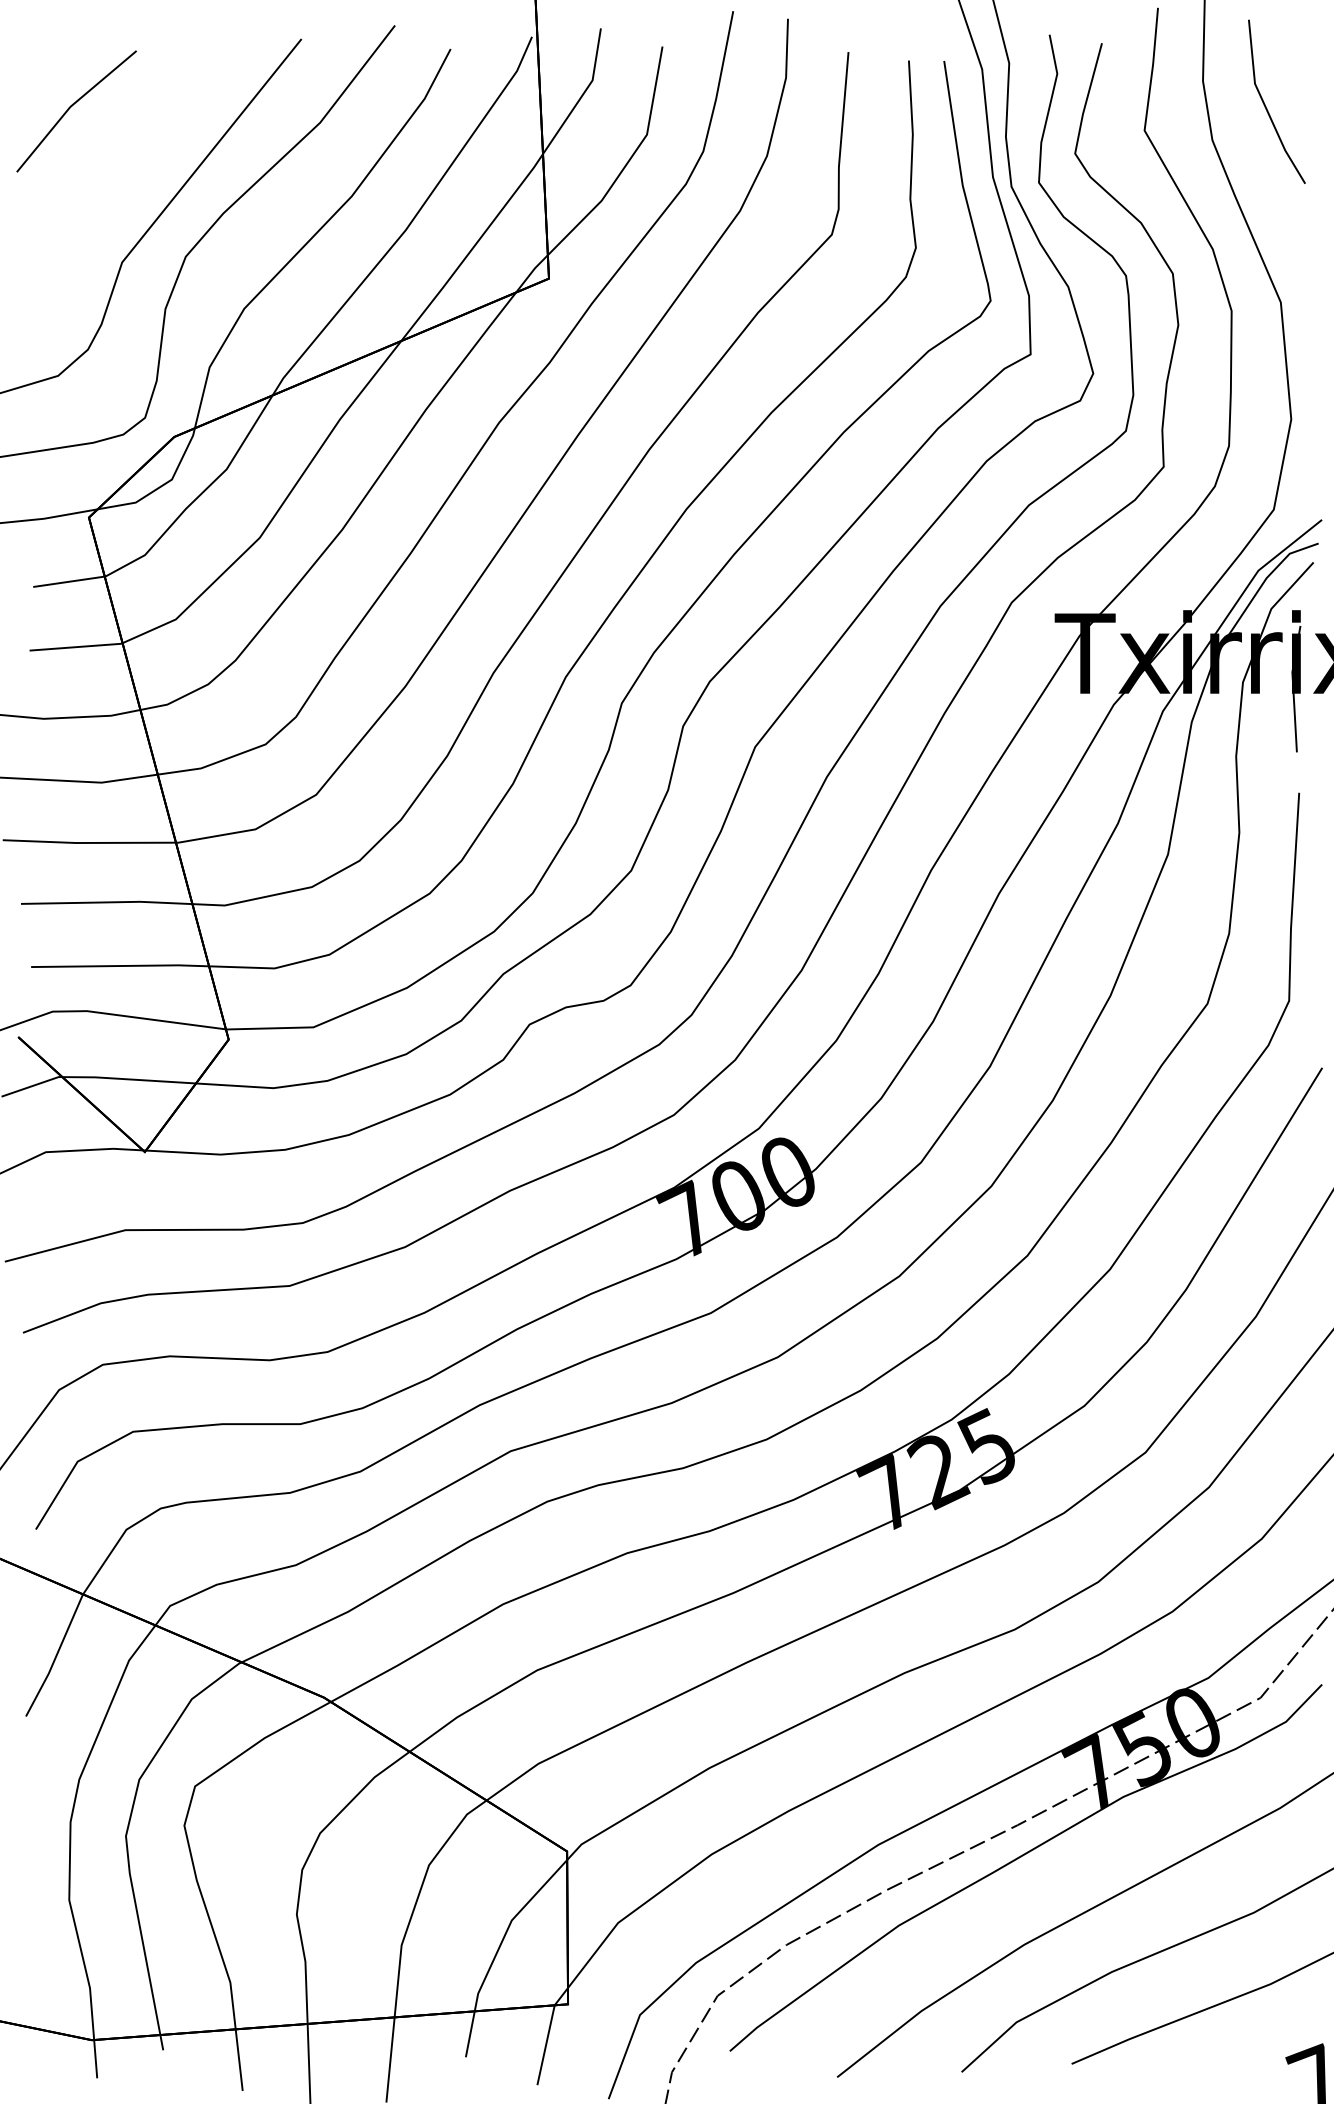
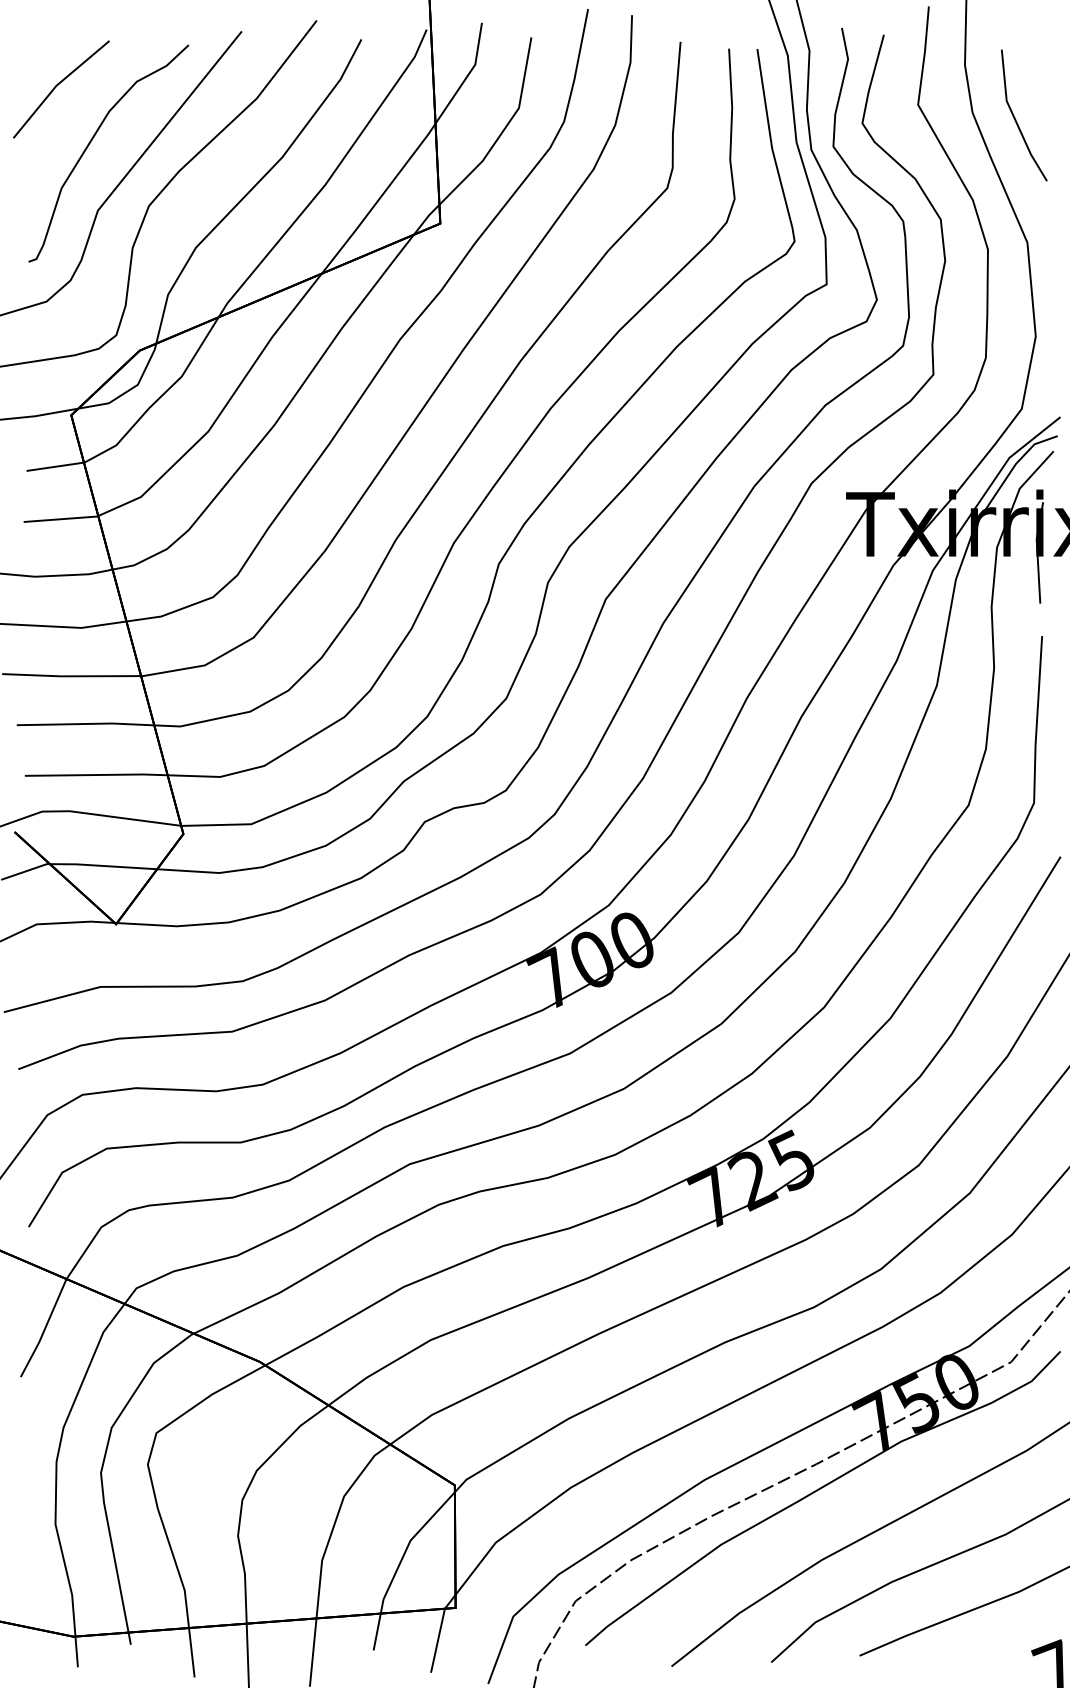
line: (1266, 106) -> (1015, 119), moved
curve: (112, 179) -> (90, 144), added

